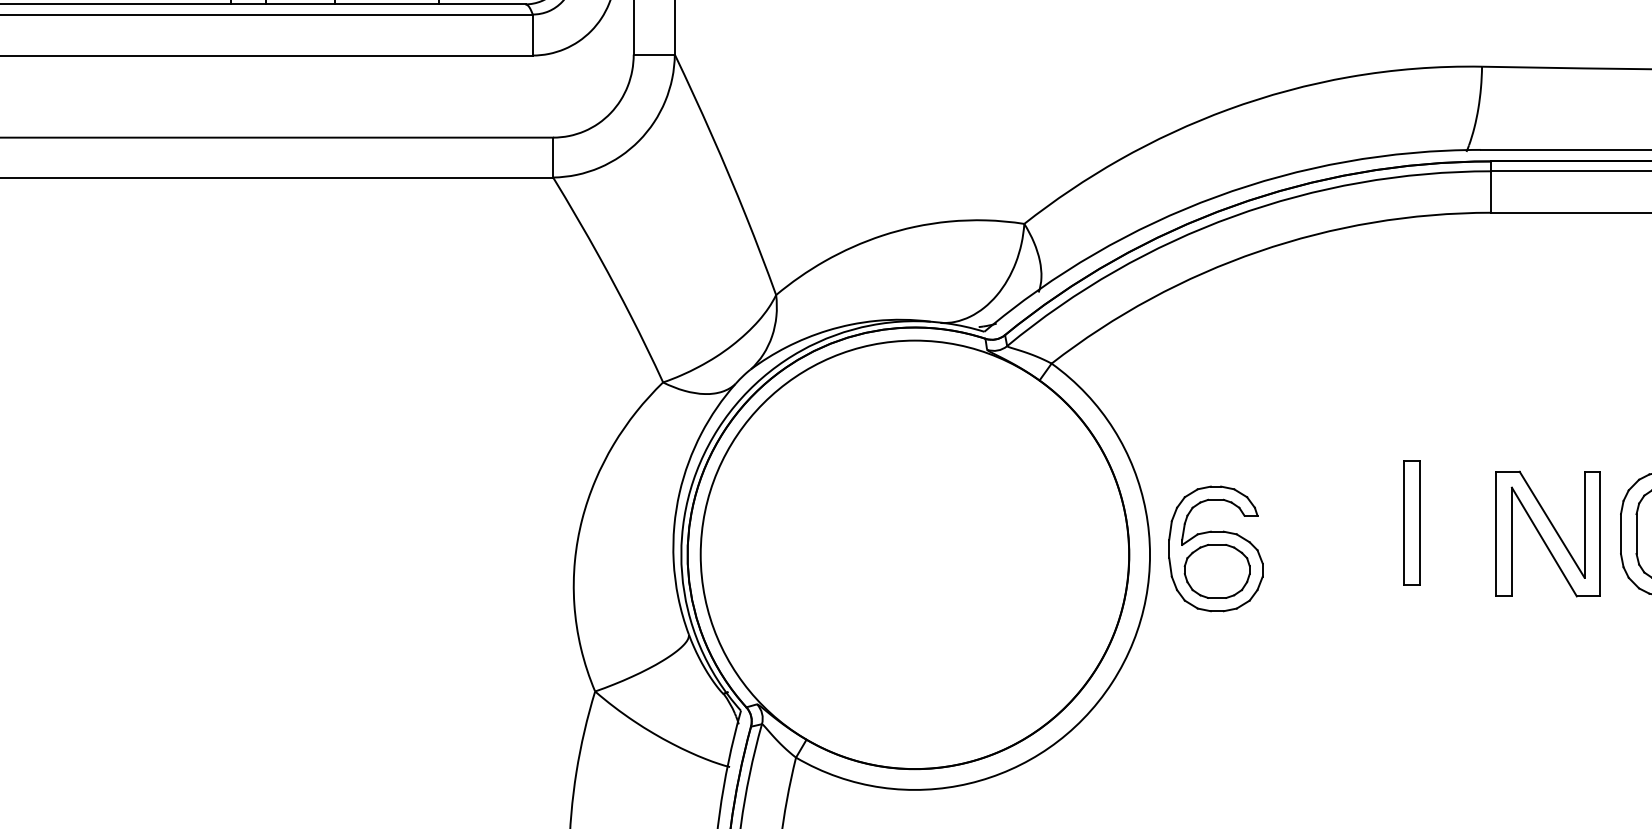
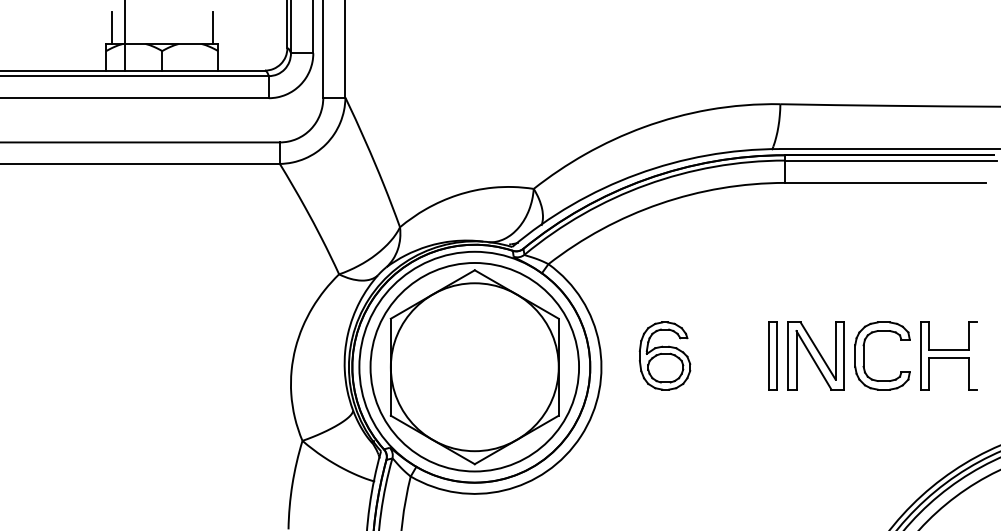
part: (1411, 521) -> (772, 355), moved
part: (1215, 547) -> (664, 355), moved
part: (914, 555) -> (474, 367), added

